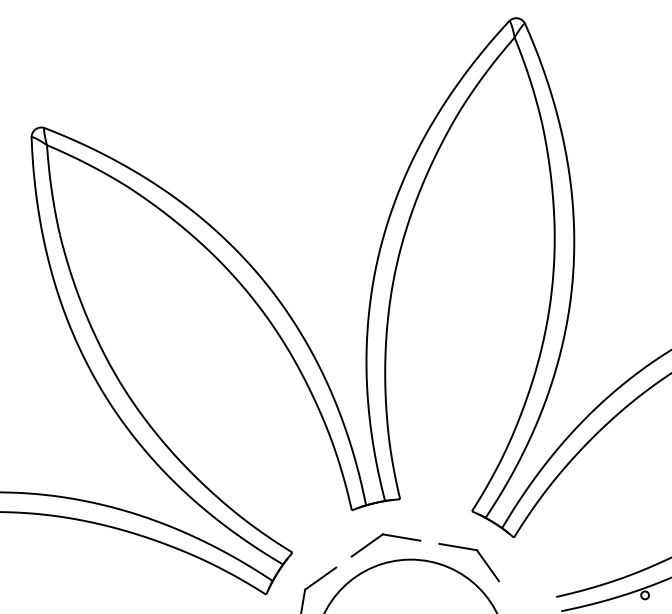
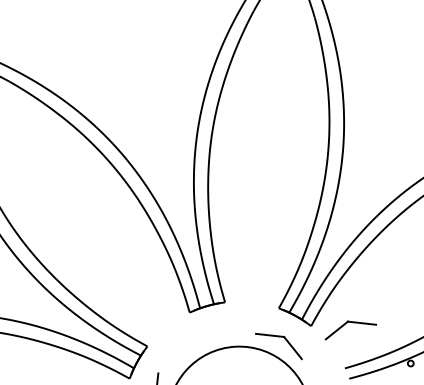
part: (387, 536) -> (351, 323), moved
line: (320, 578) -> (169, 364), removed

